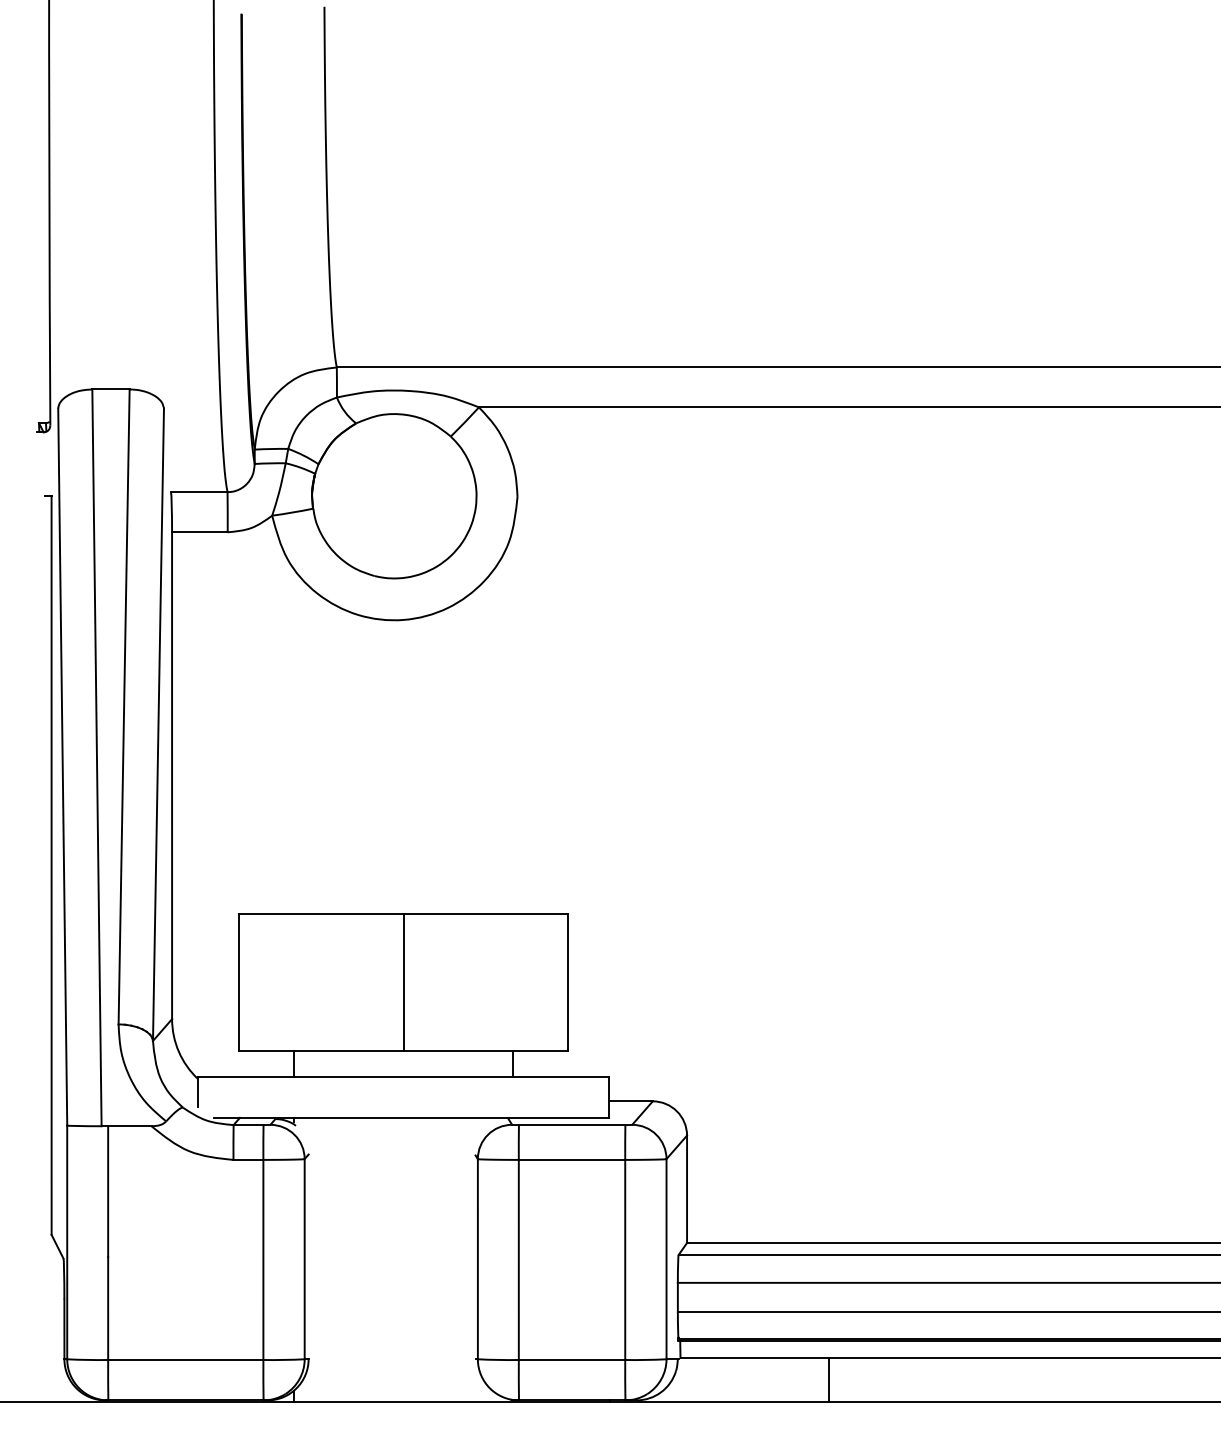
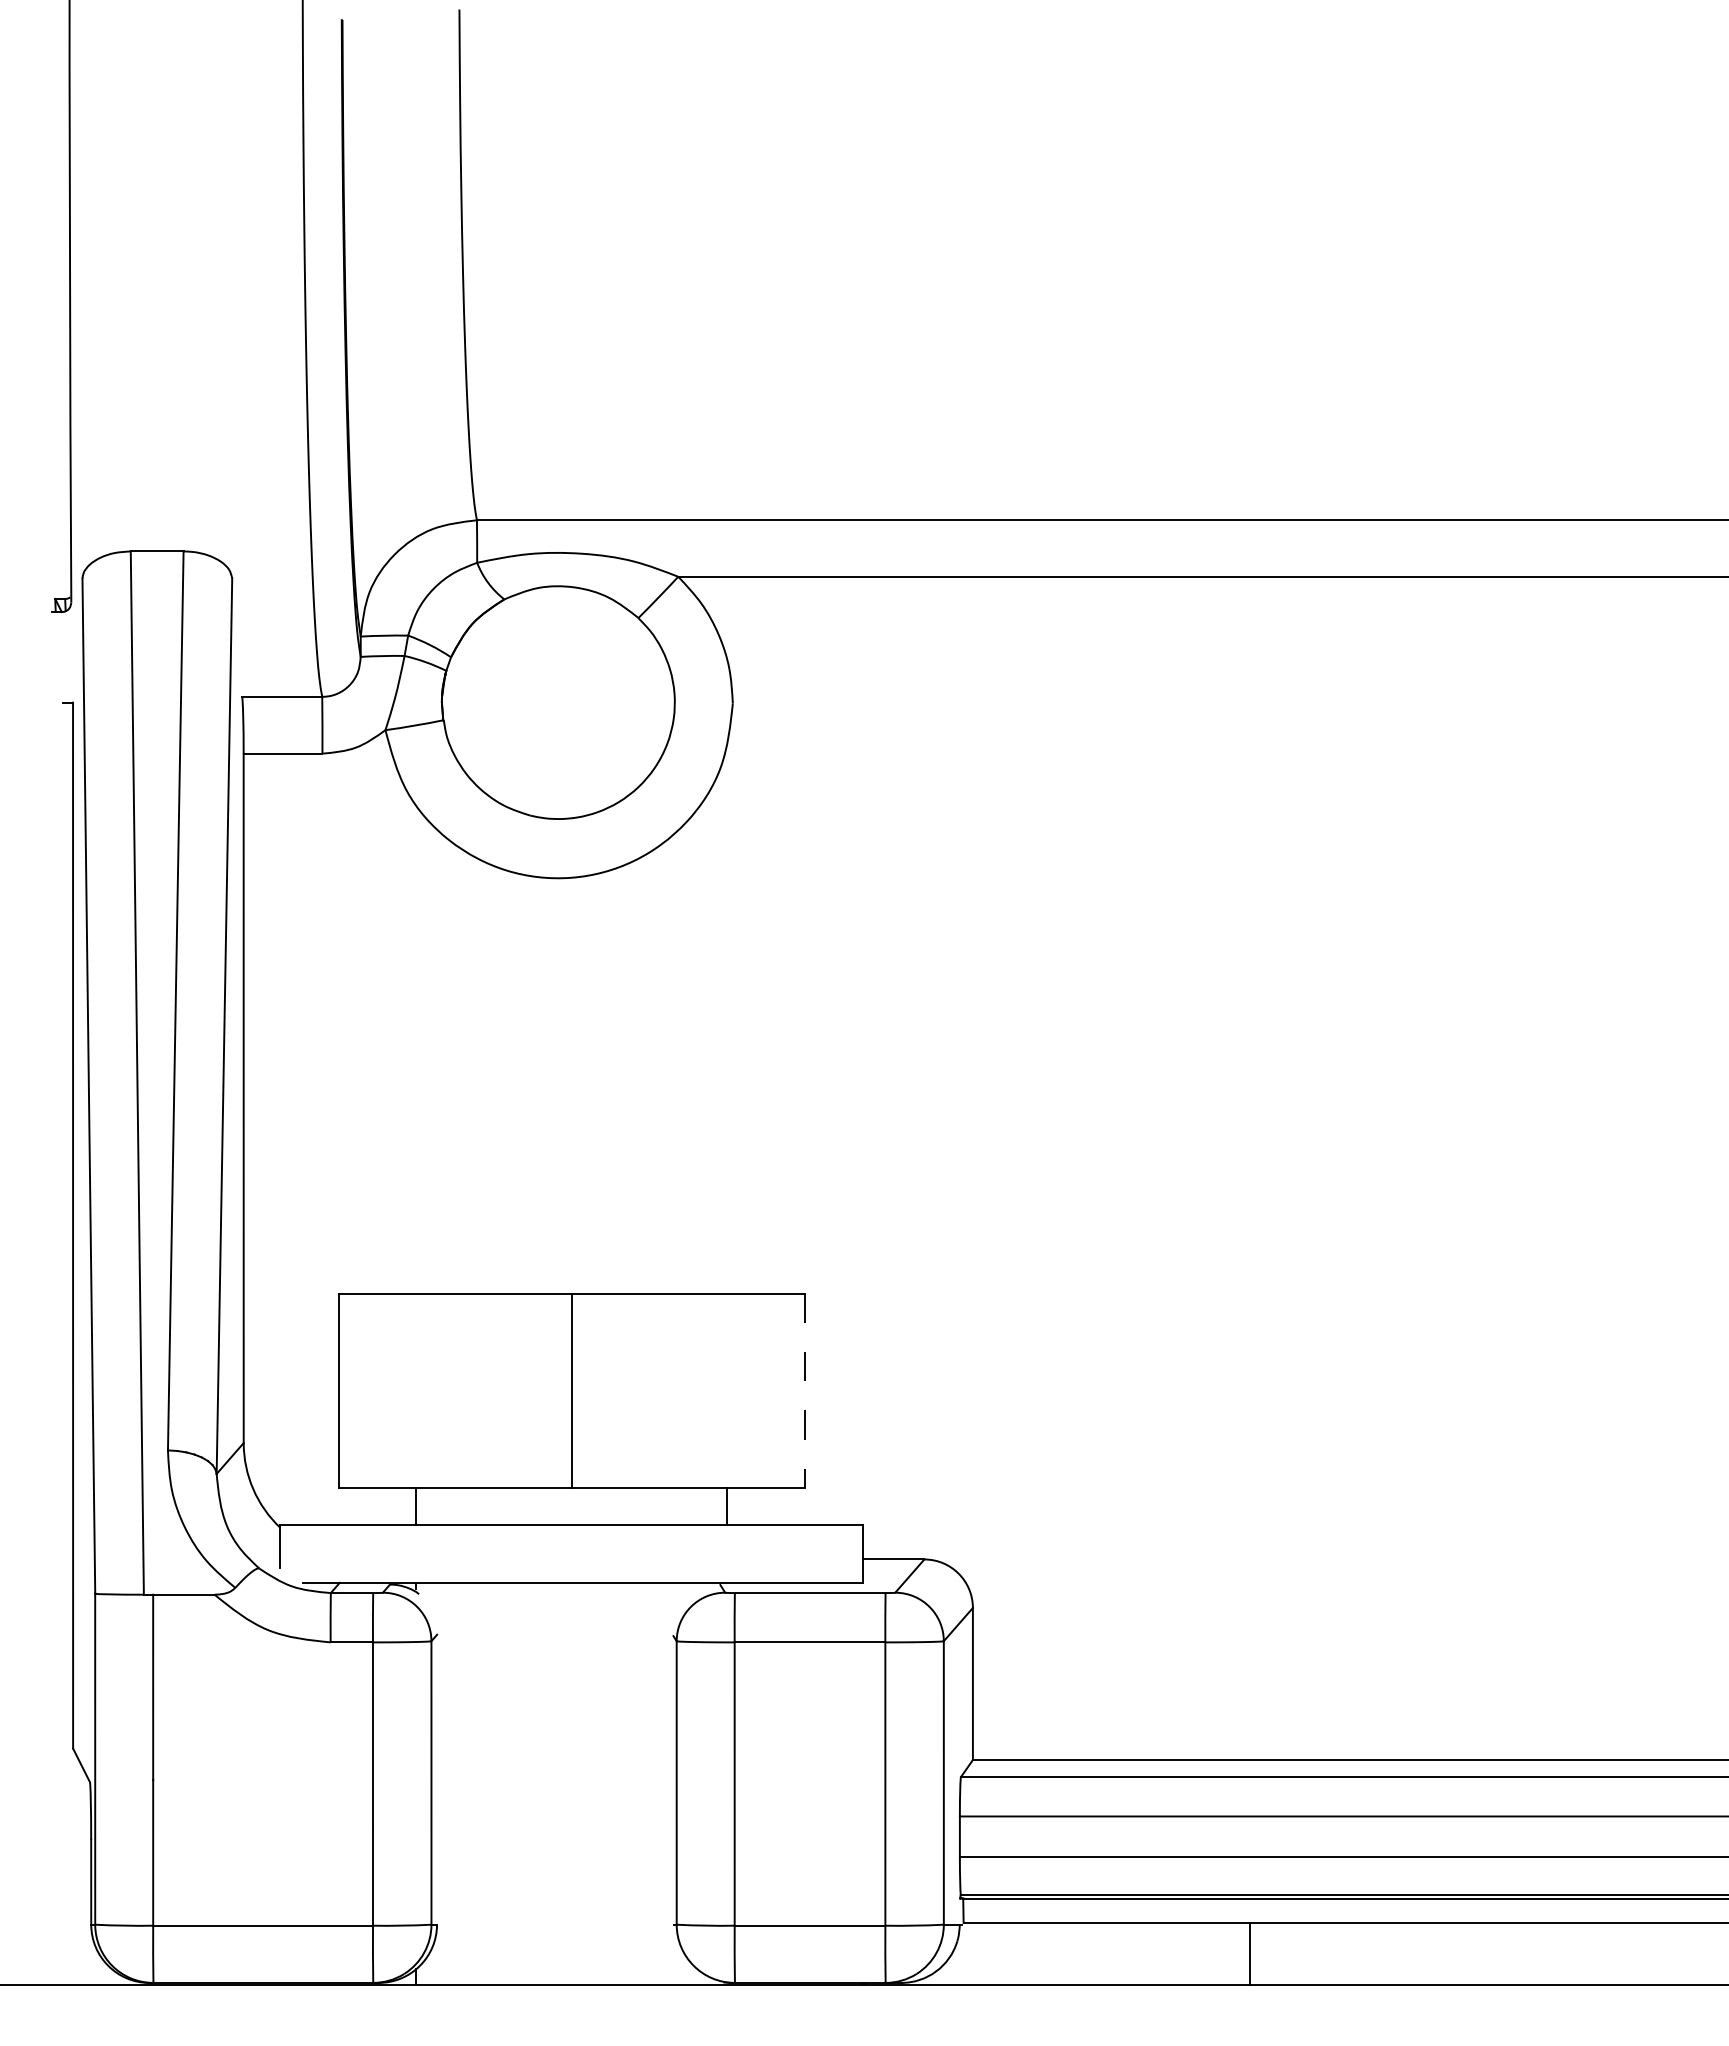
line: (568, 982) -> (804, 1391), solid -> dashed
line: (829, 1379) -> (1250, 1953), moved

